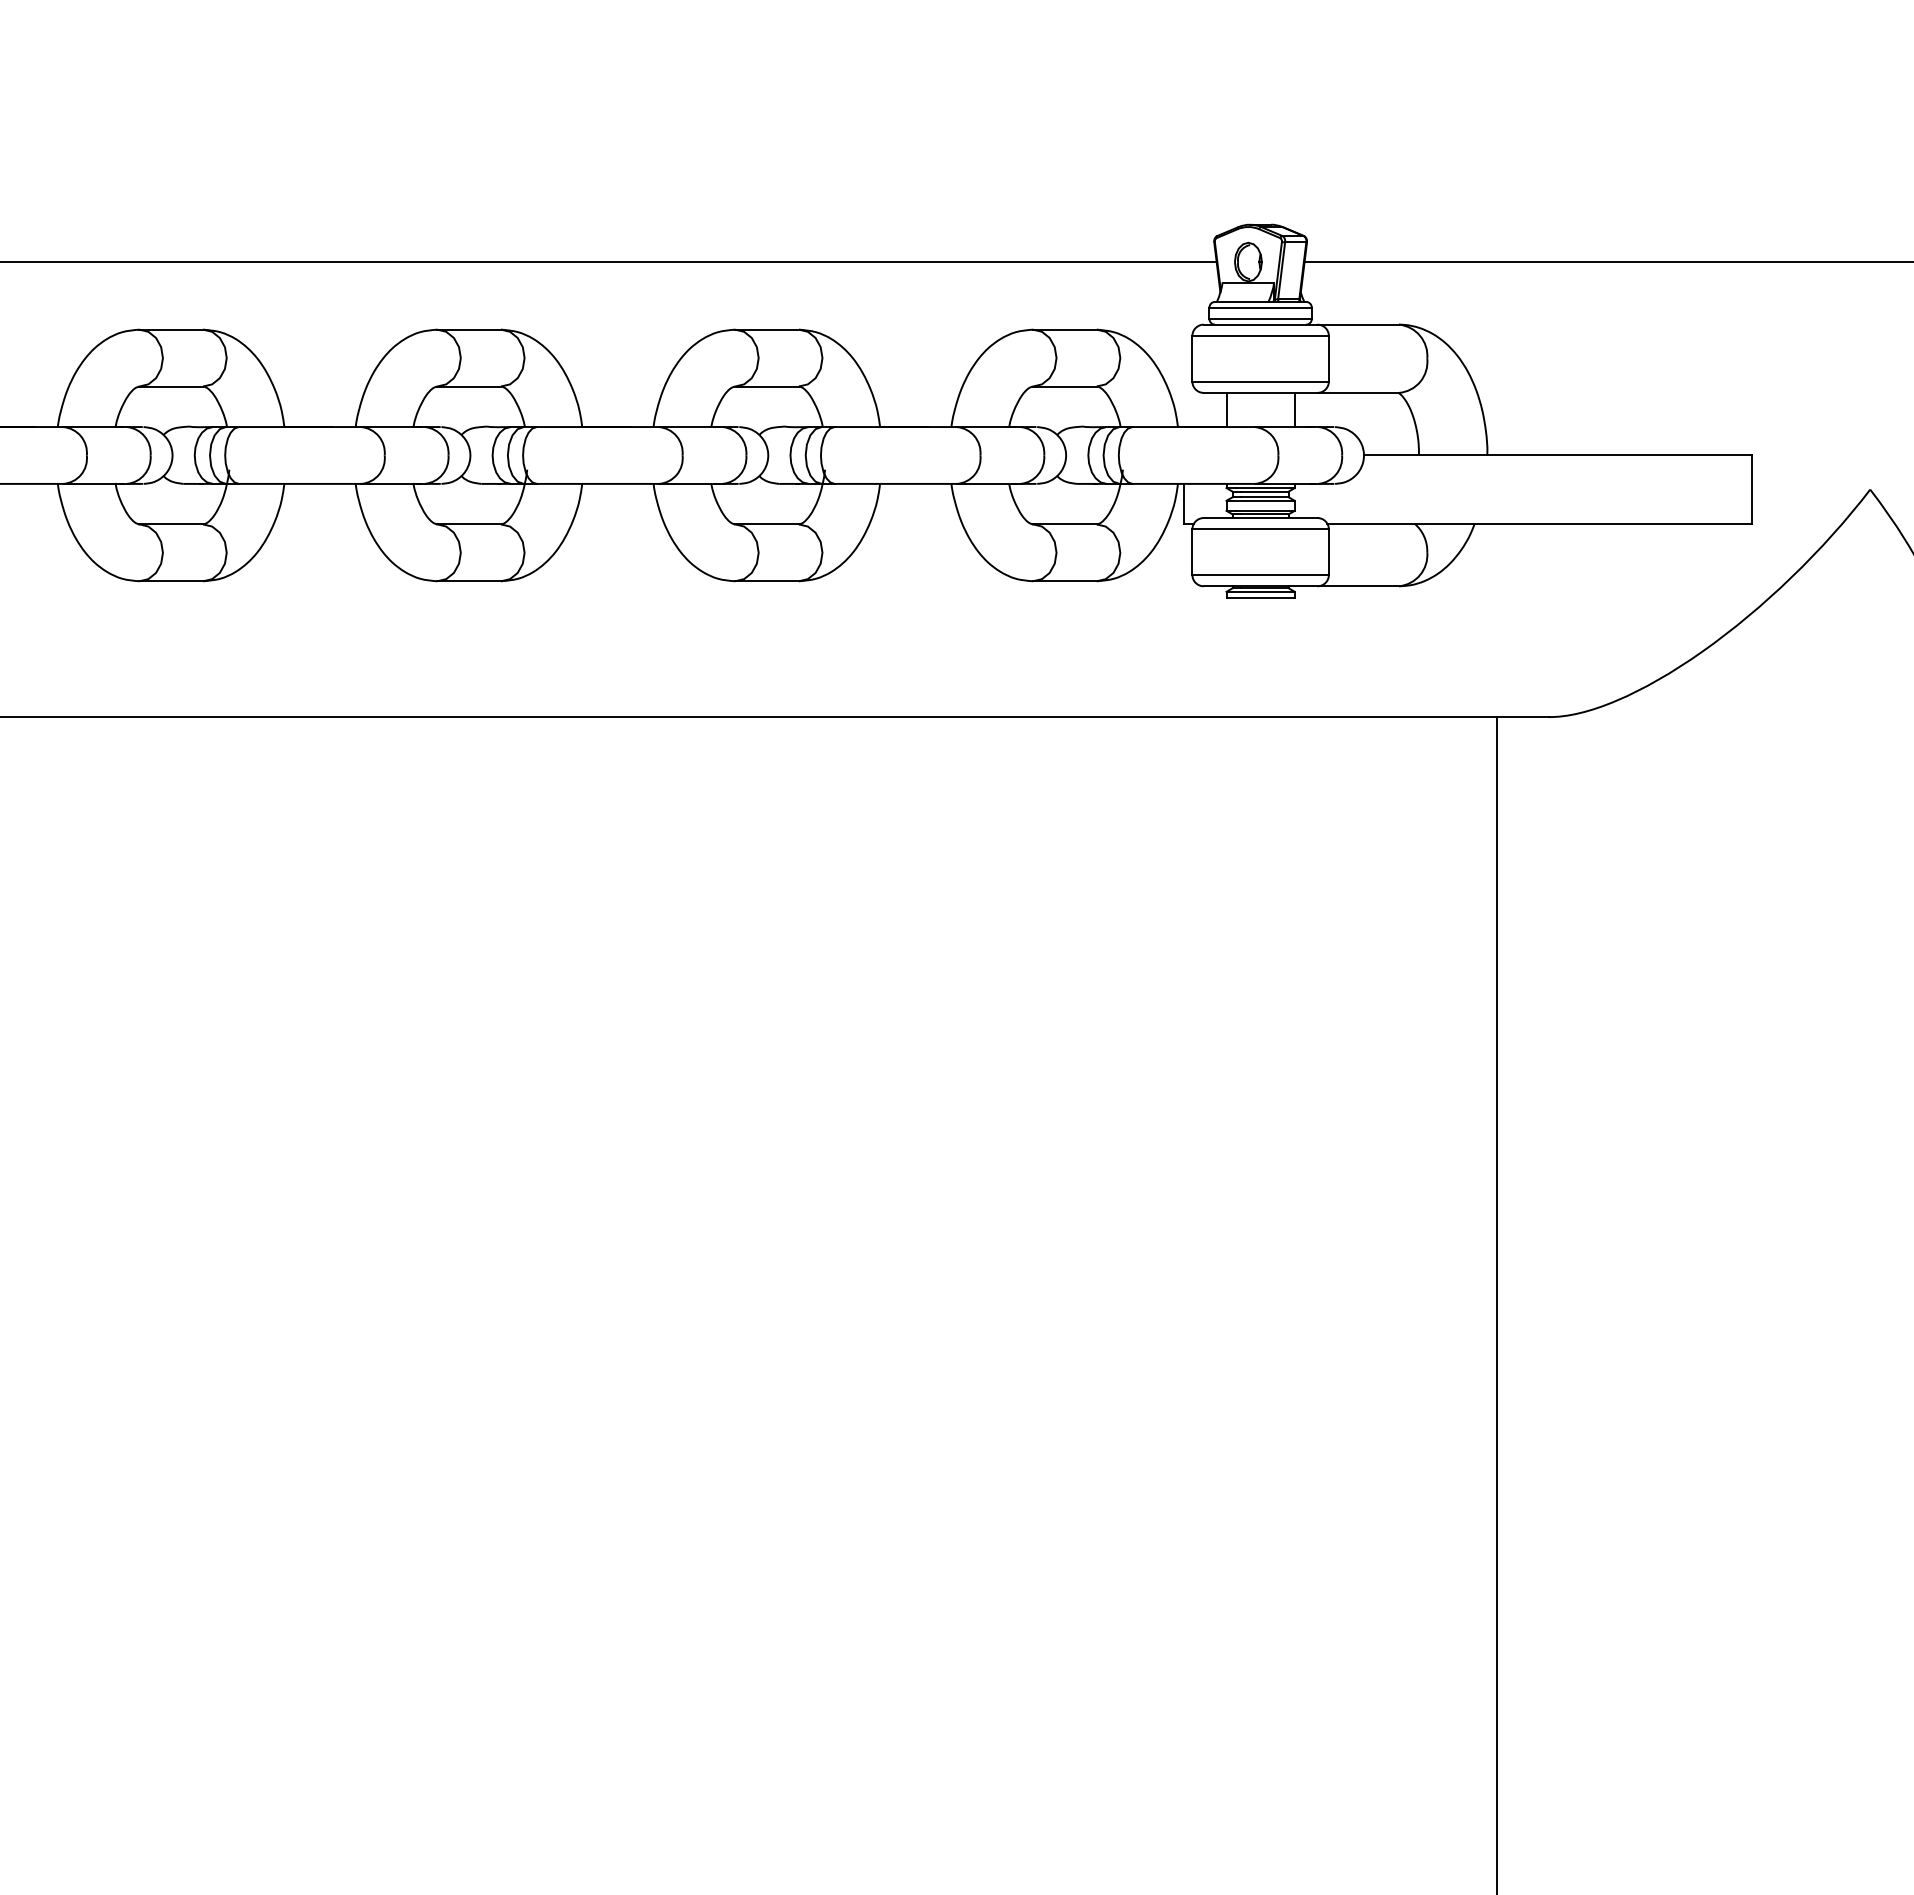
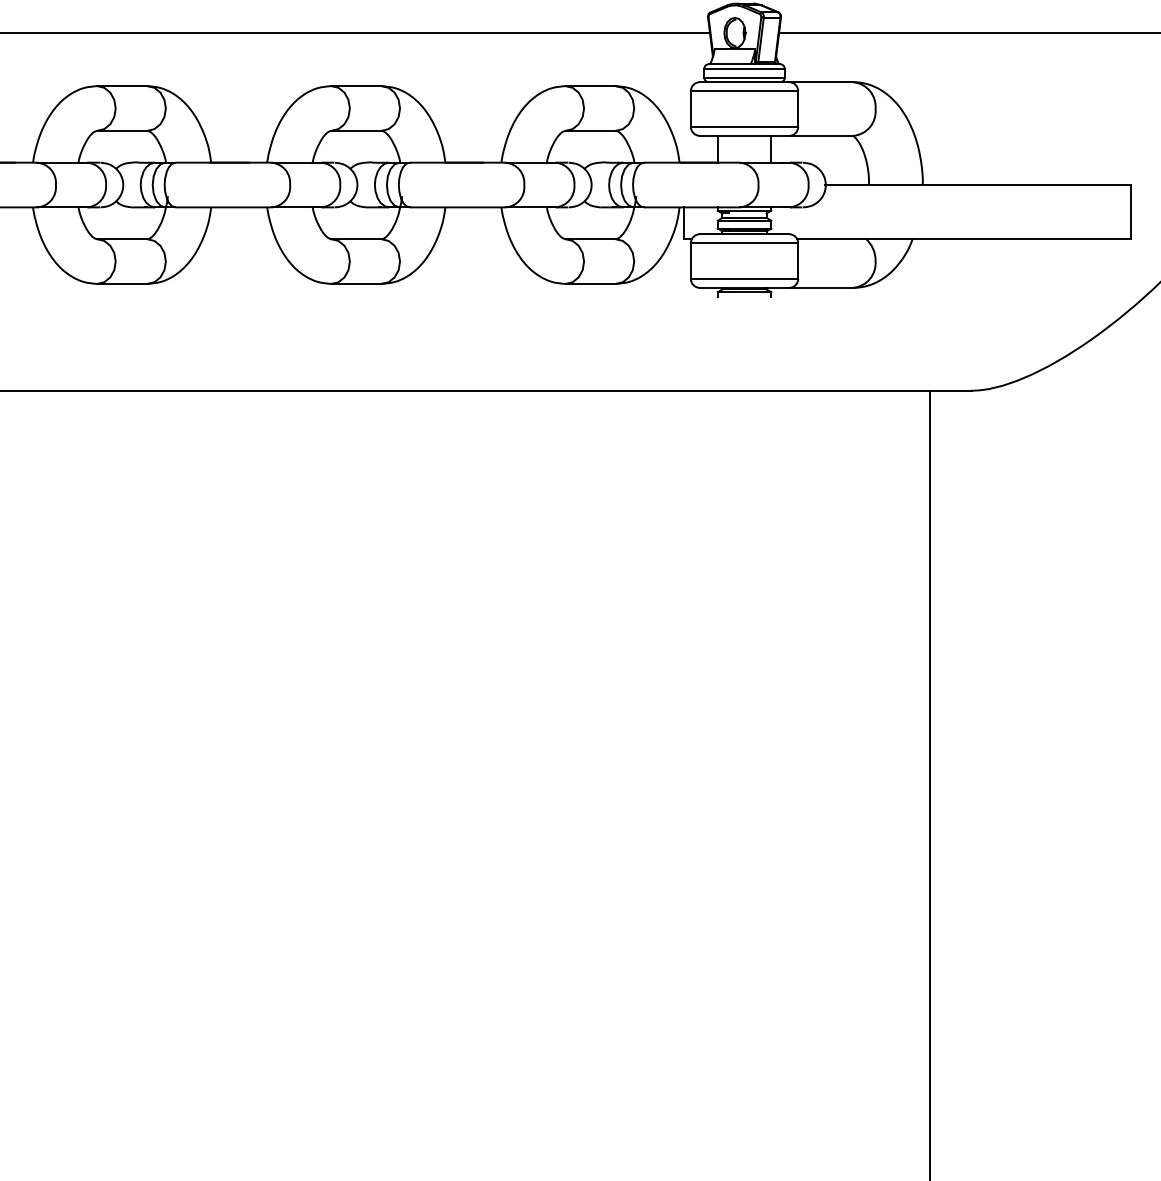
line: (1264, 491) -> (747, 213), removed
line: (1260, 597) -> (744, 296), removed

